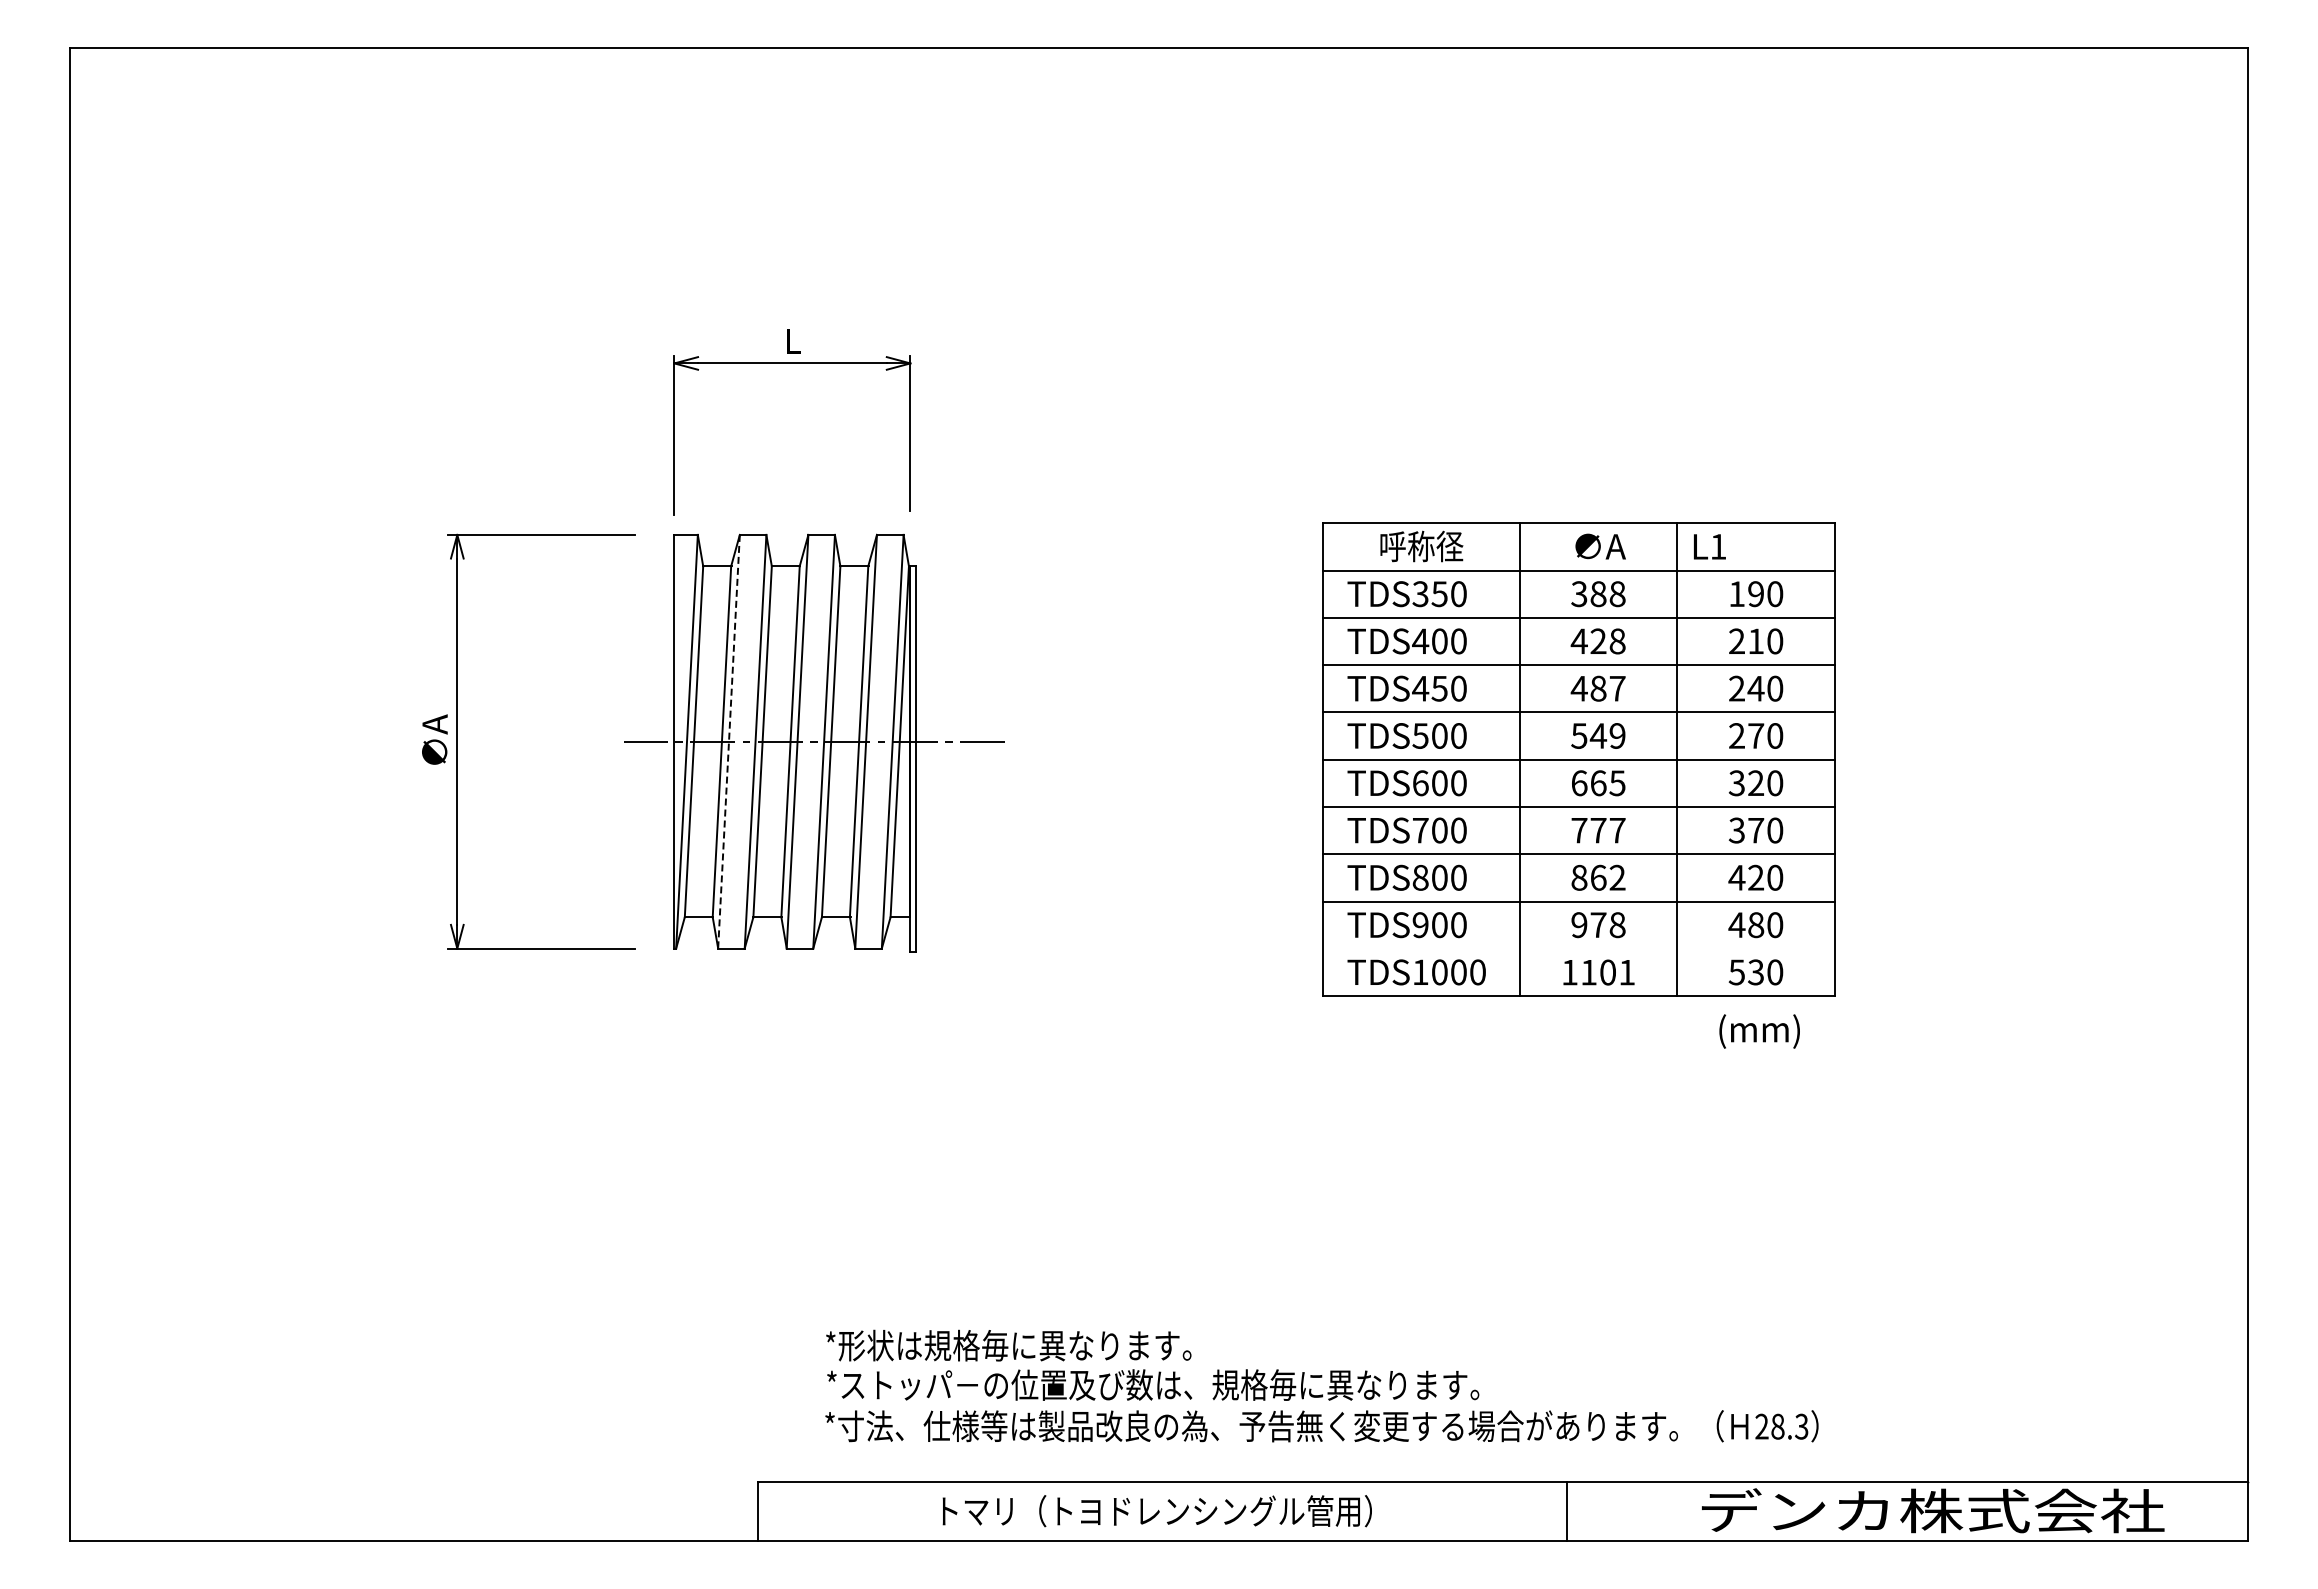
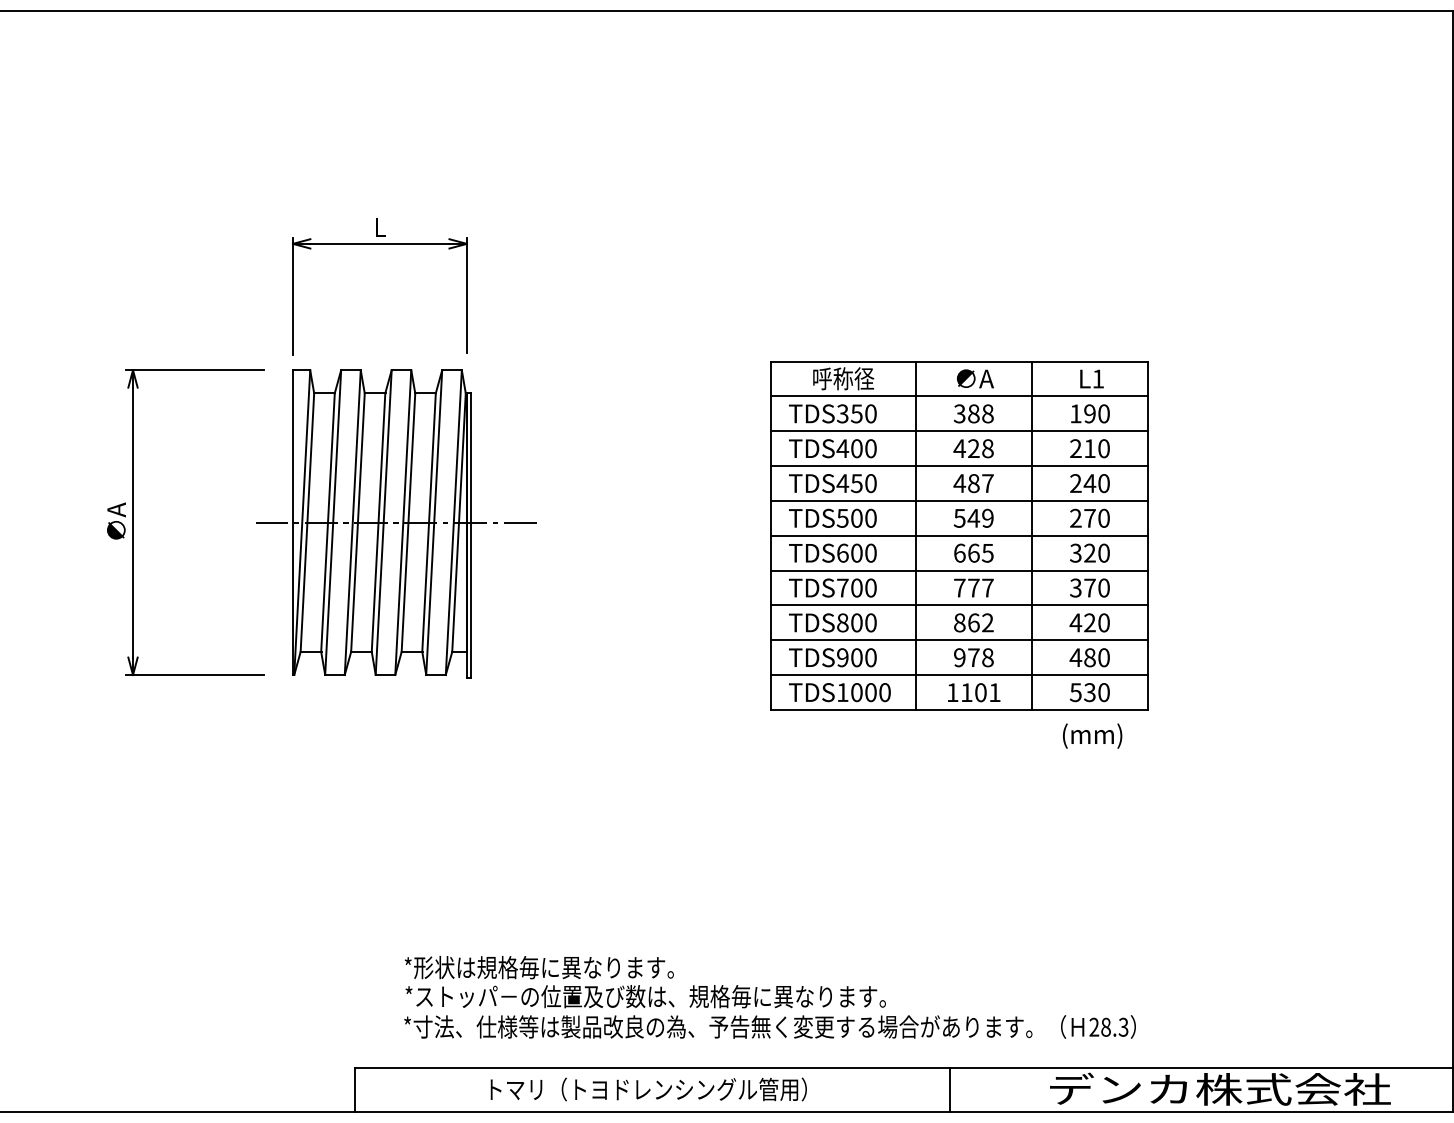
text: (1709, 546) -> (1091, 378), moved
line: (728, 742) -> (332, 523), dashed -> solid
line: (1578, 948) -> (959, 674), added

